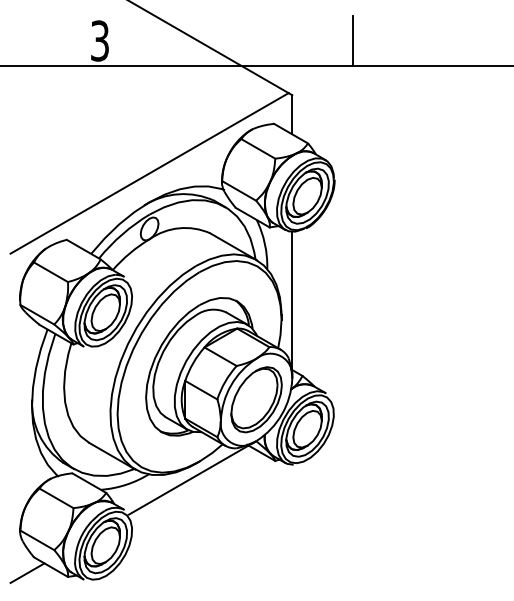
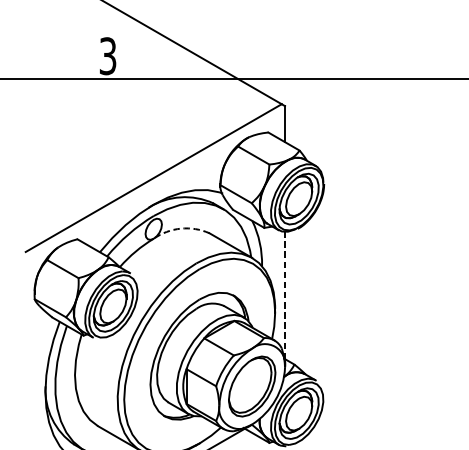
line: (352, 40) -> (340, 55), removed
arc: (179, 228) -> (181, 228), solid -> dashed
line: (292, 300) -> (285, 295), solid -> dashed

